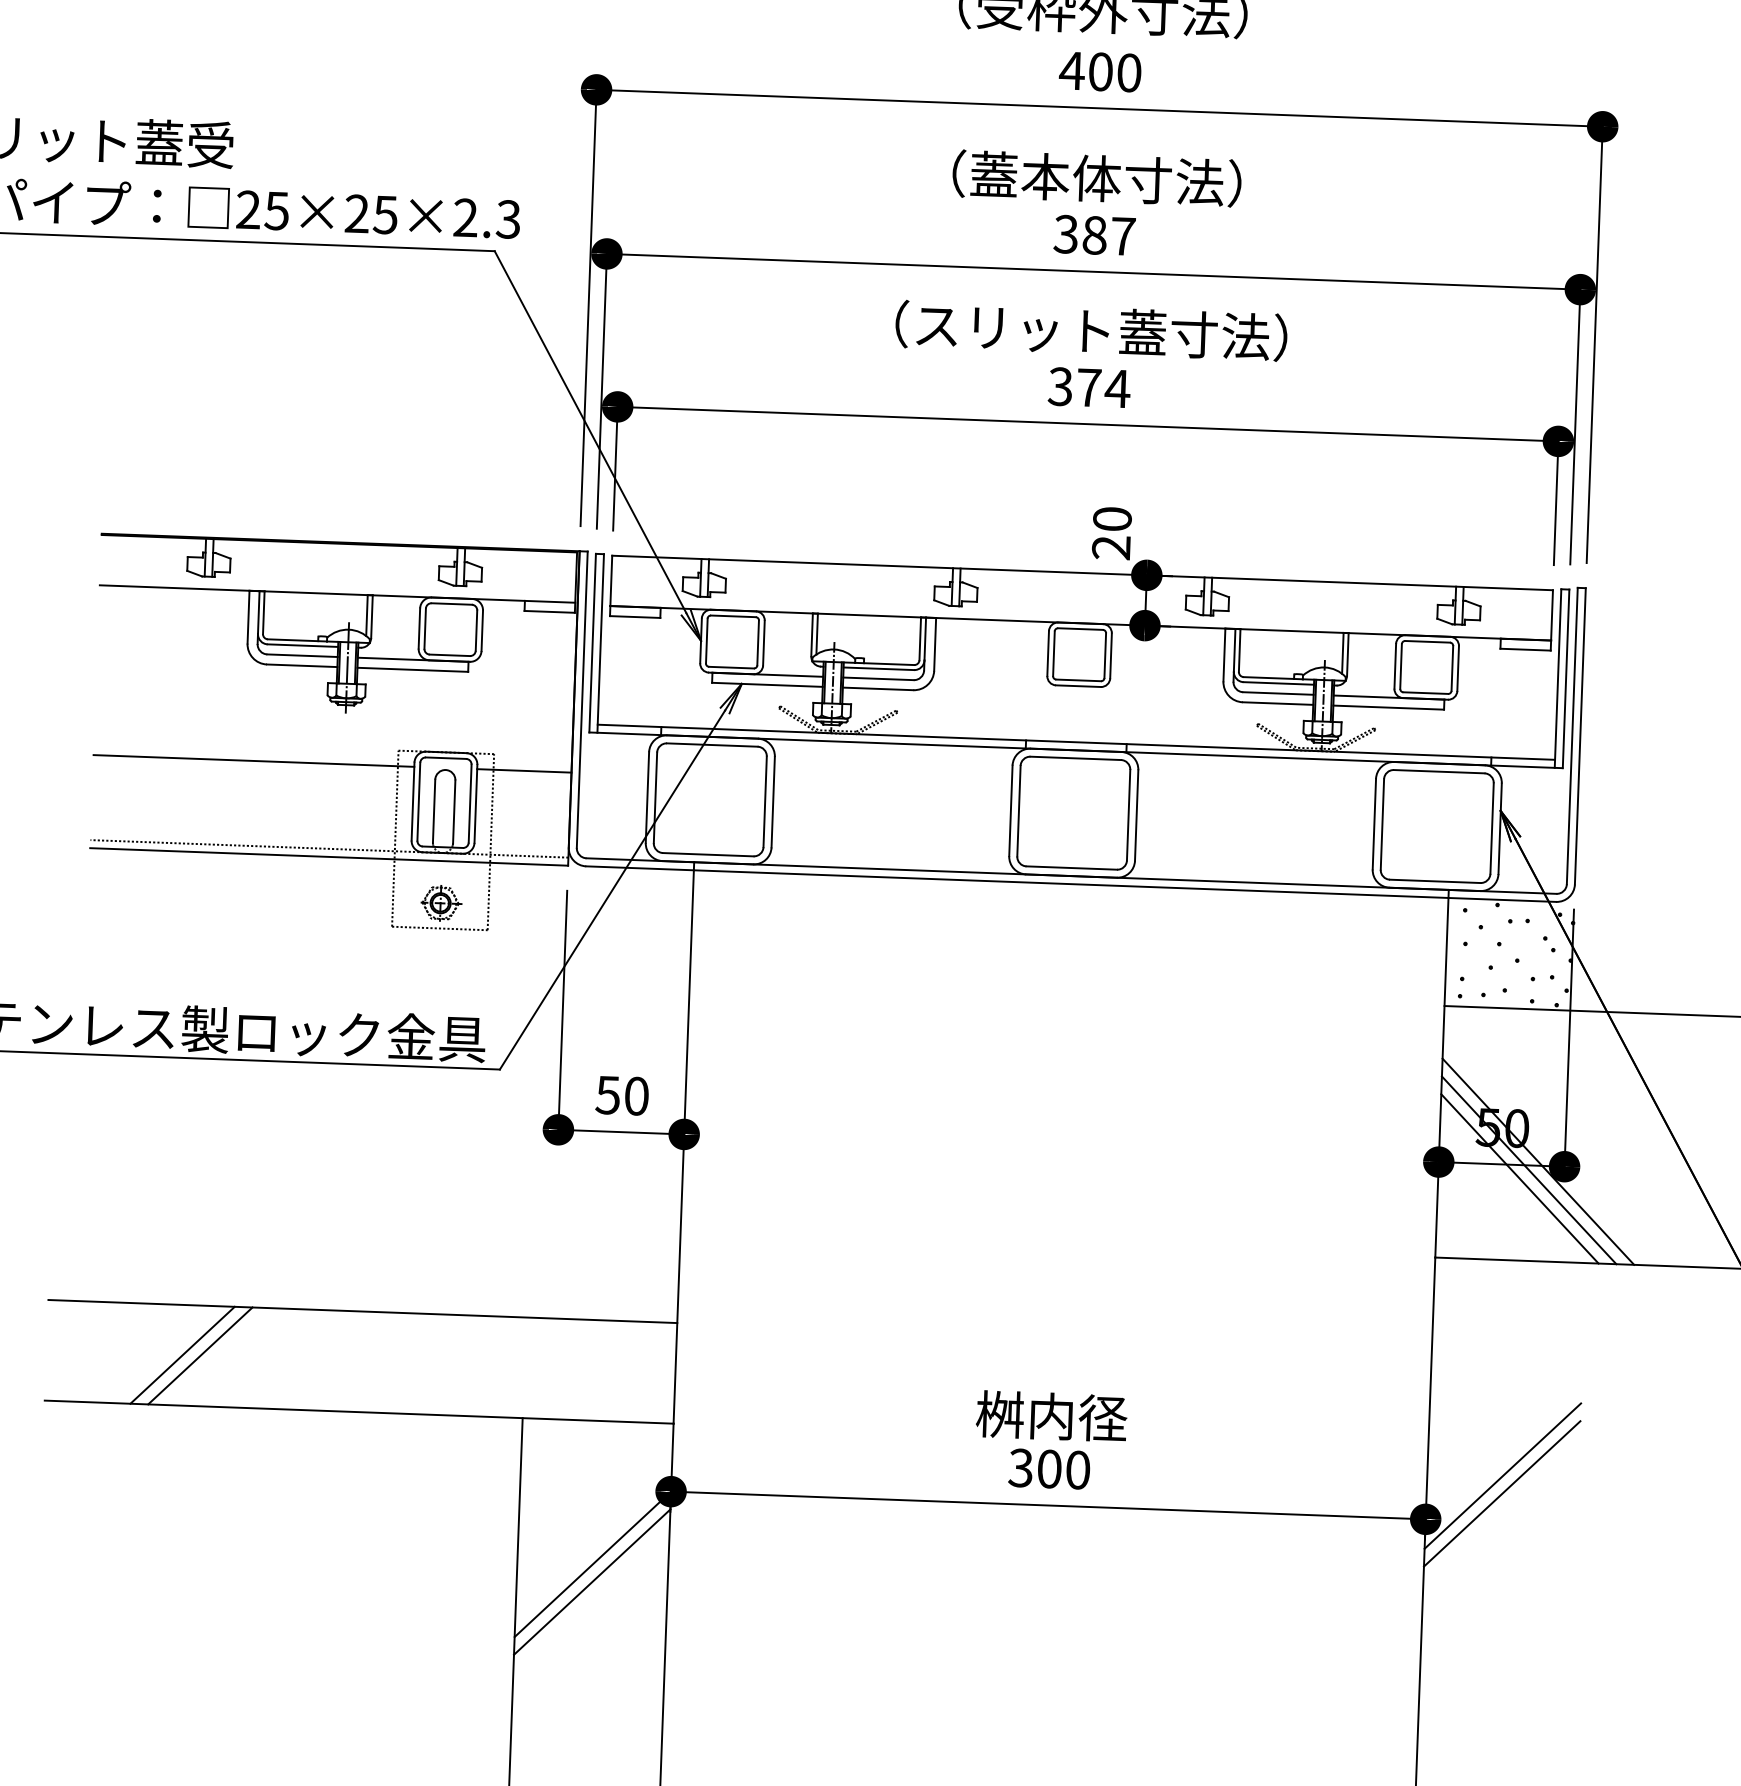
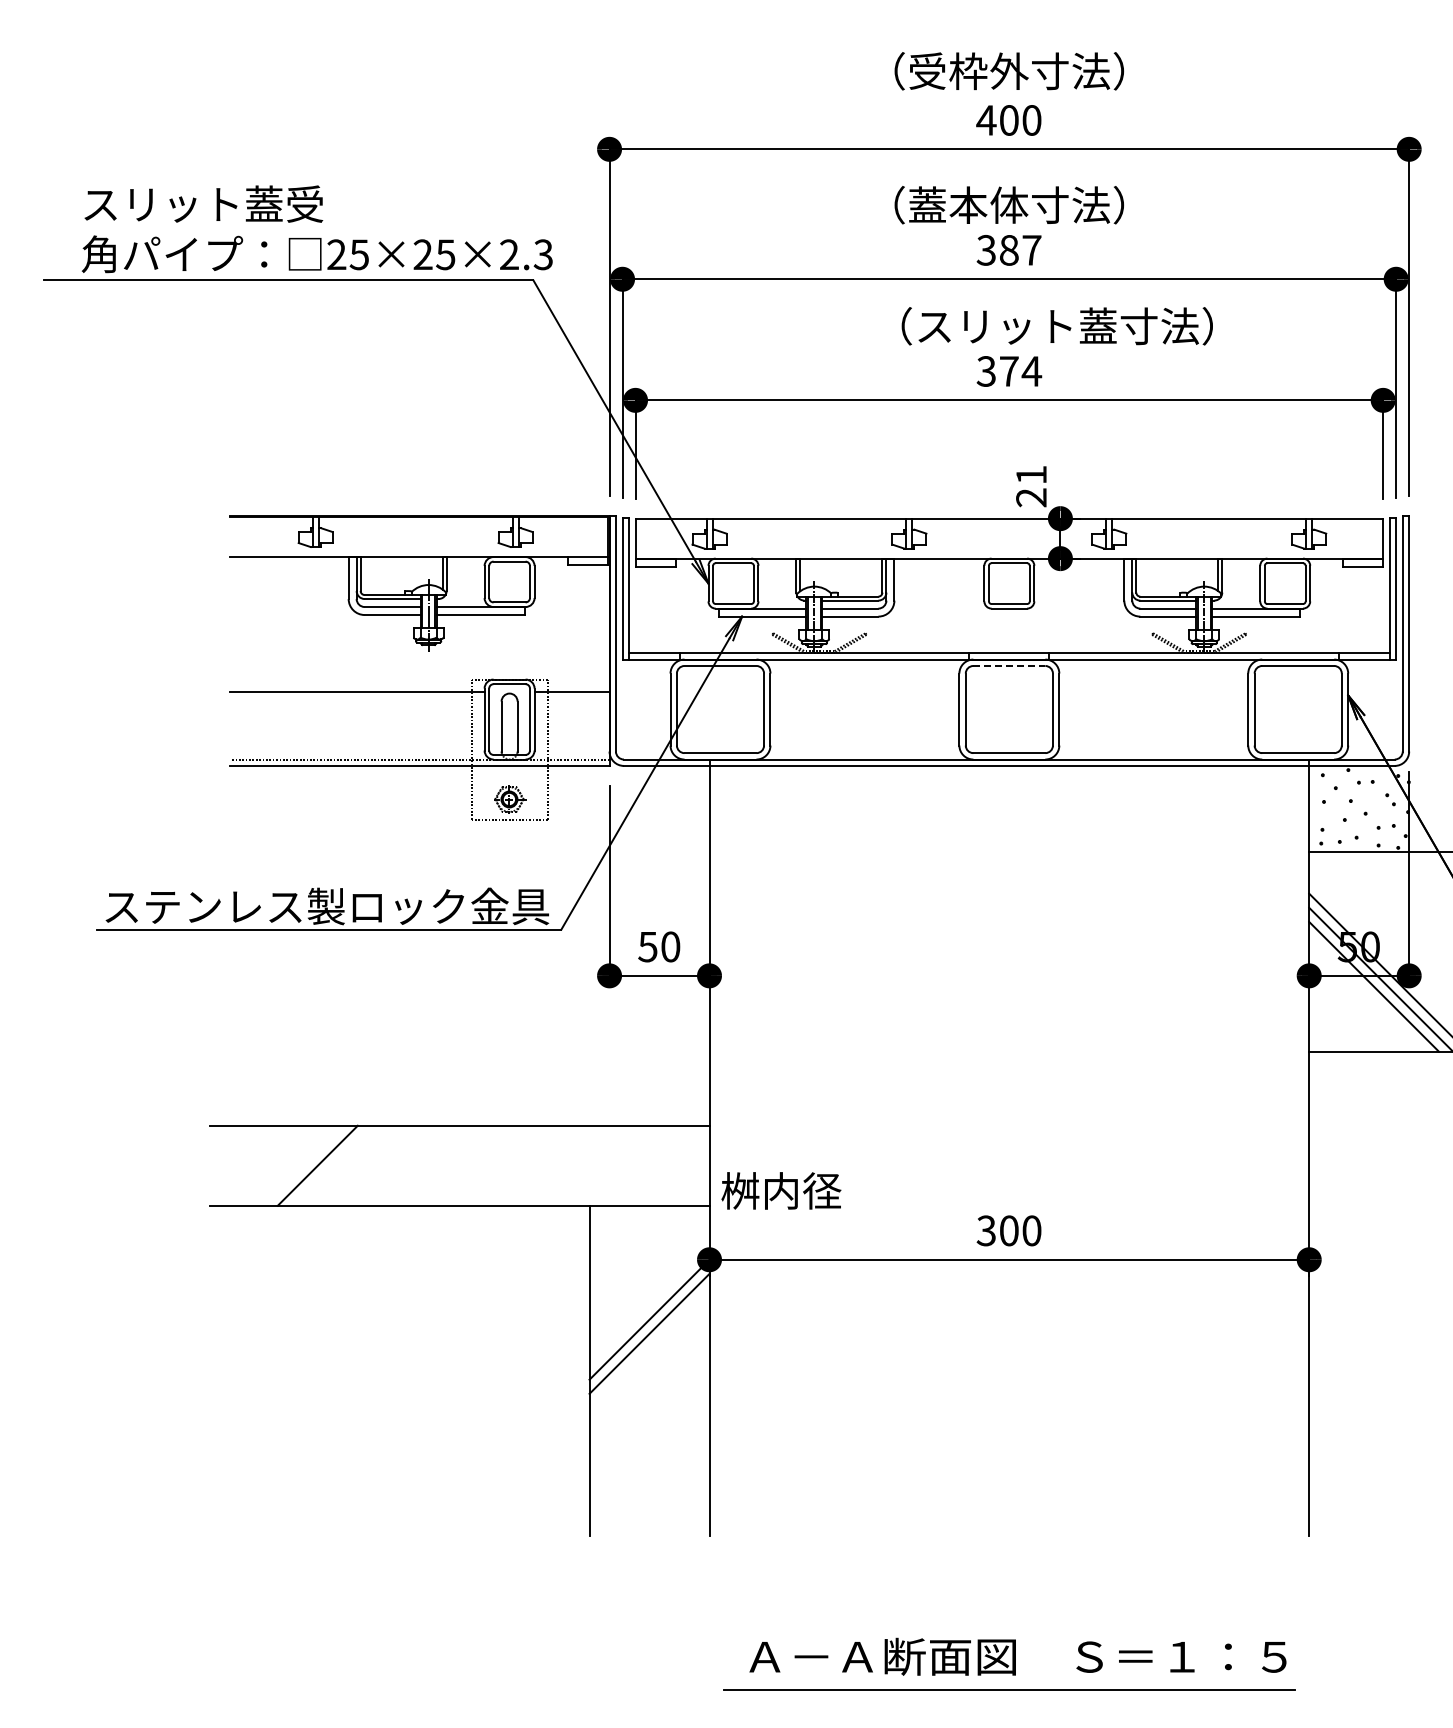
text: (1090, 331) -> (1056, 326), moved
text: (1112, 518) -> (1031, 474), 20 -> 21
line: (1075, 757) -> (1009, 665), solid -> dashed
line: (199, 1355) -> (331, 1165), removed
text: (1051, 1415) -> (781, 1190), moved
line: (1503, 1476) -> (1369, 1223), removed
line: (1502, 1494) -> (1369, 1237), removed

